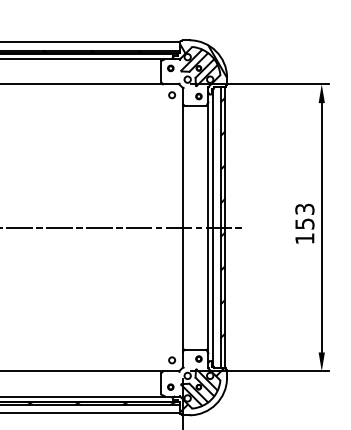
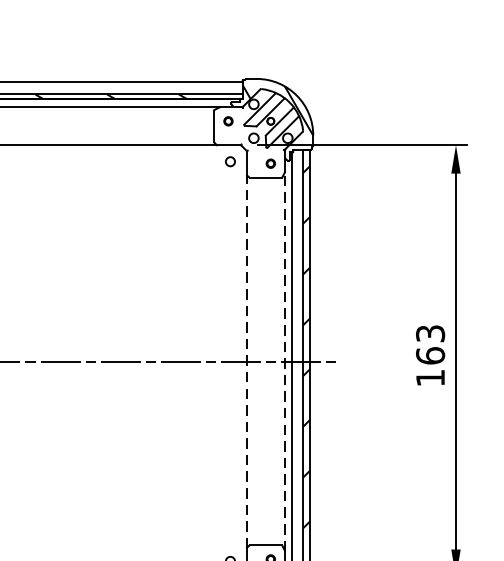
text: (304, 223) -> (429, 355), 153 -> 163
line: (183, 227) -> (247, 361), solid -> dashed
line: (208, 227) -> (285, 361), solid -> dashed

